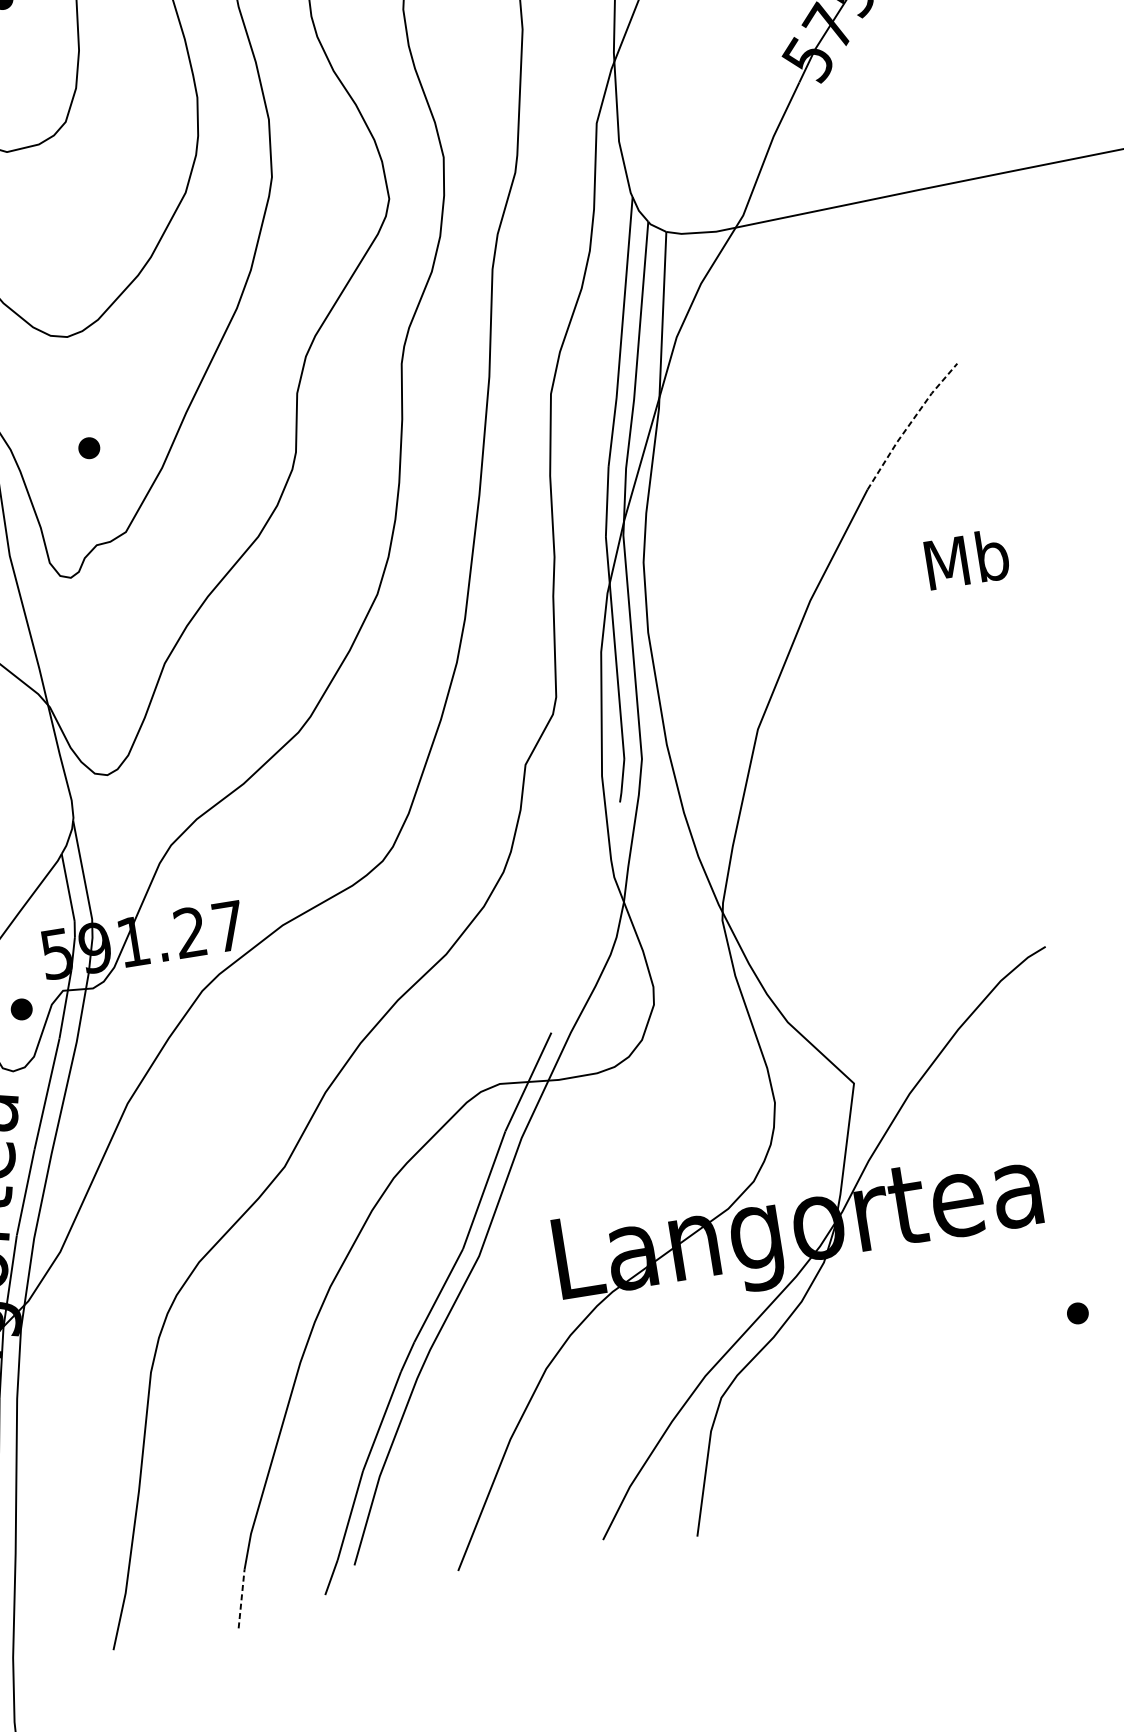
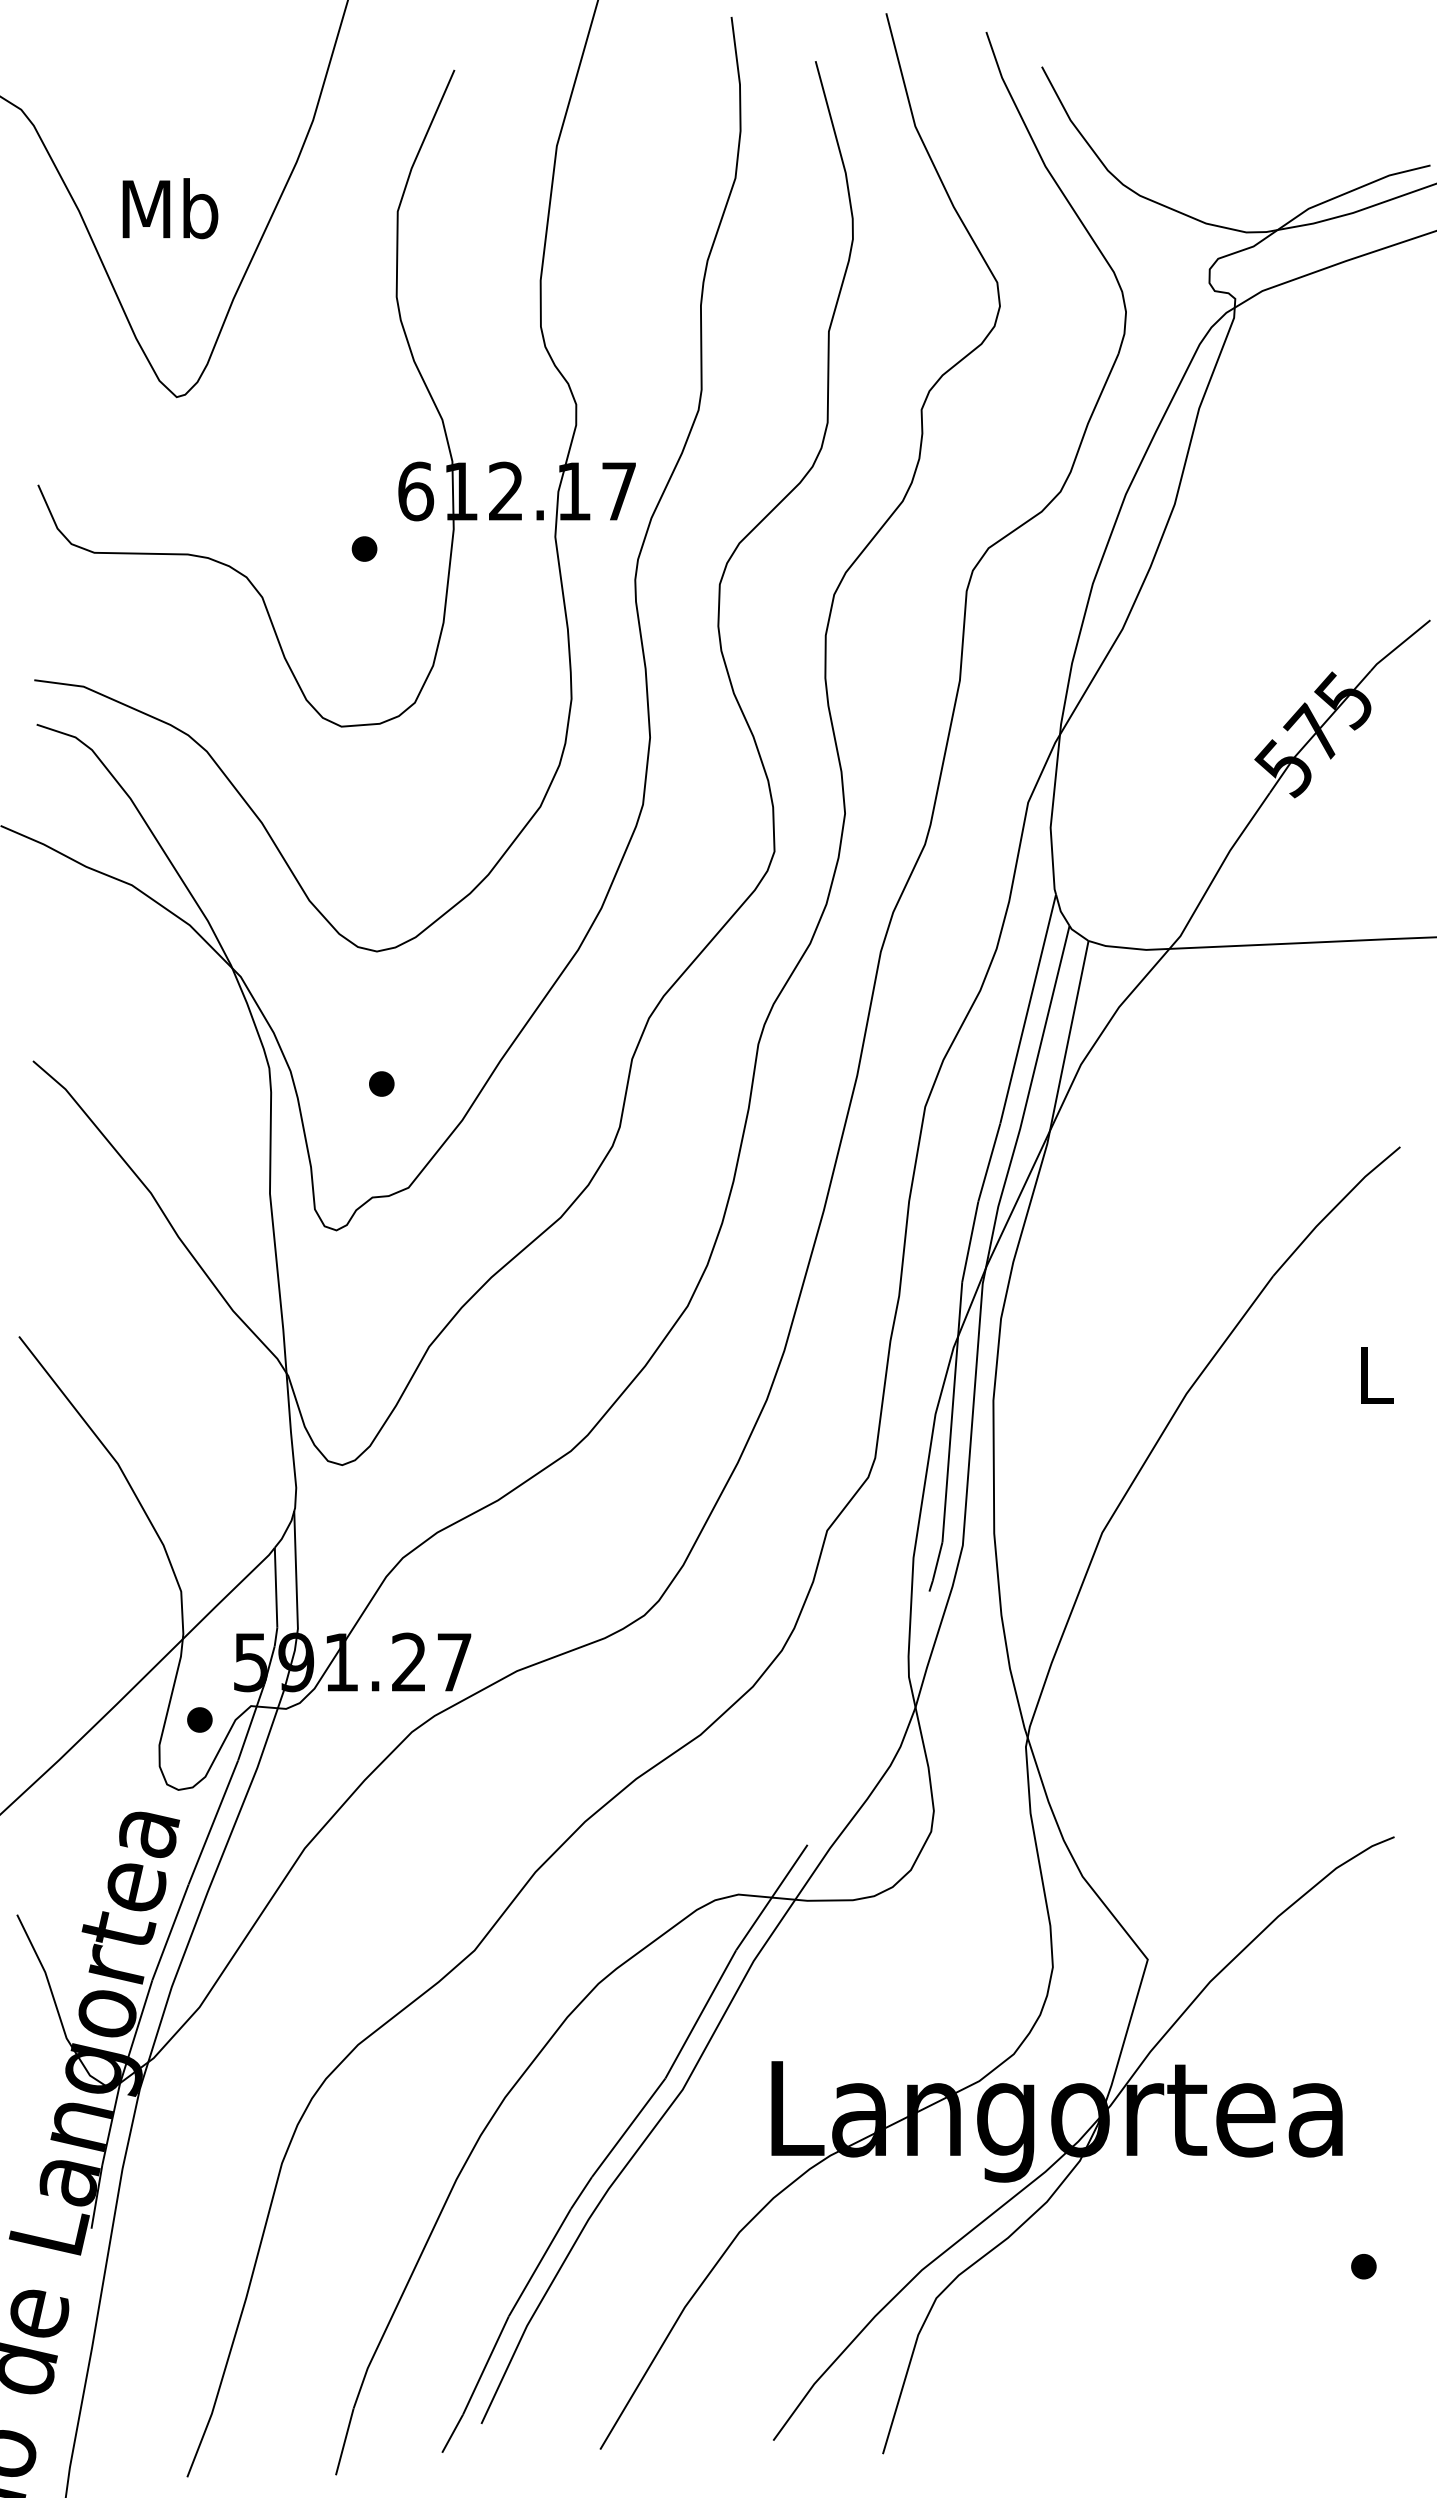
line: (910, 424) -> (1334, 1208), dashed -> solid
text: (967, 559) -> (1375, 1374), Mb -> L
line: (241, 1598) -> (344, 2441), dashed -> solid

